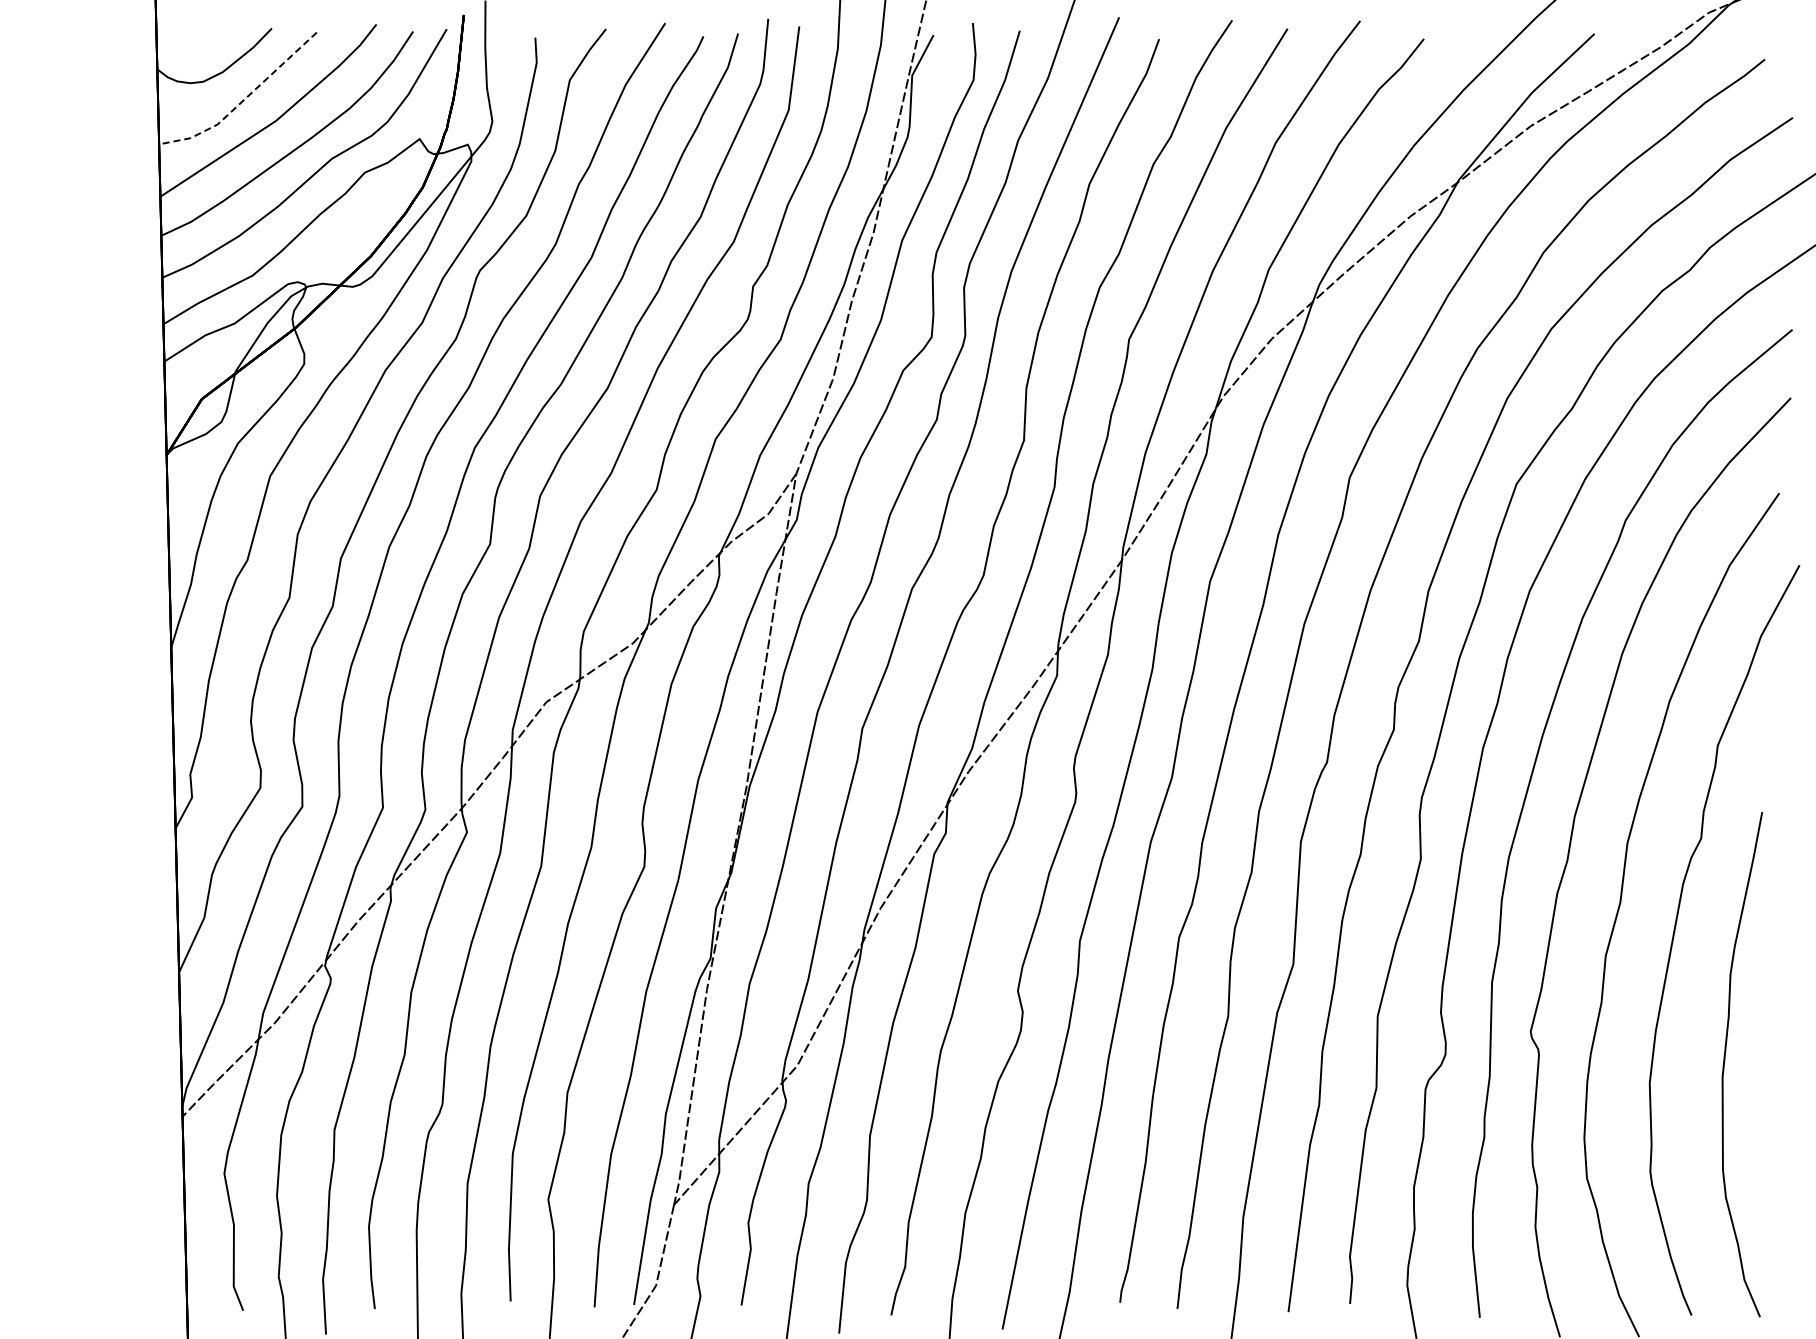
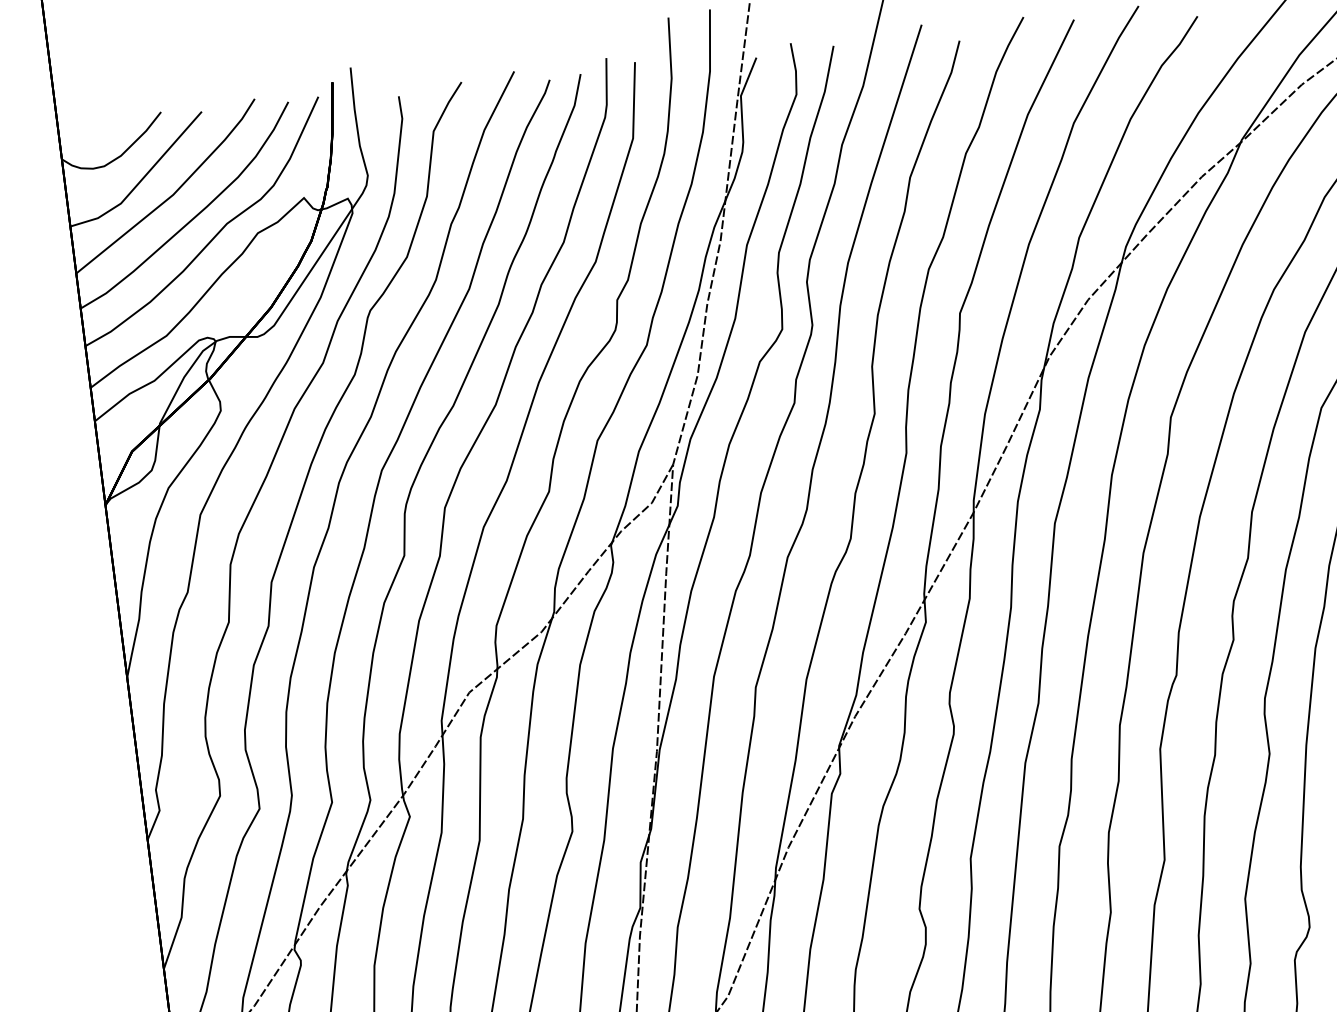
line: (243, 100) -> (142, 179), dashed -> solid

